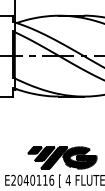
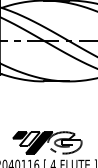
fill: (44, 154) -> (29, 139), removed
fill: (79, 157) -> (64, 142), removed

